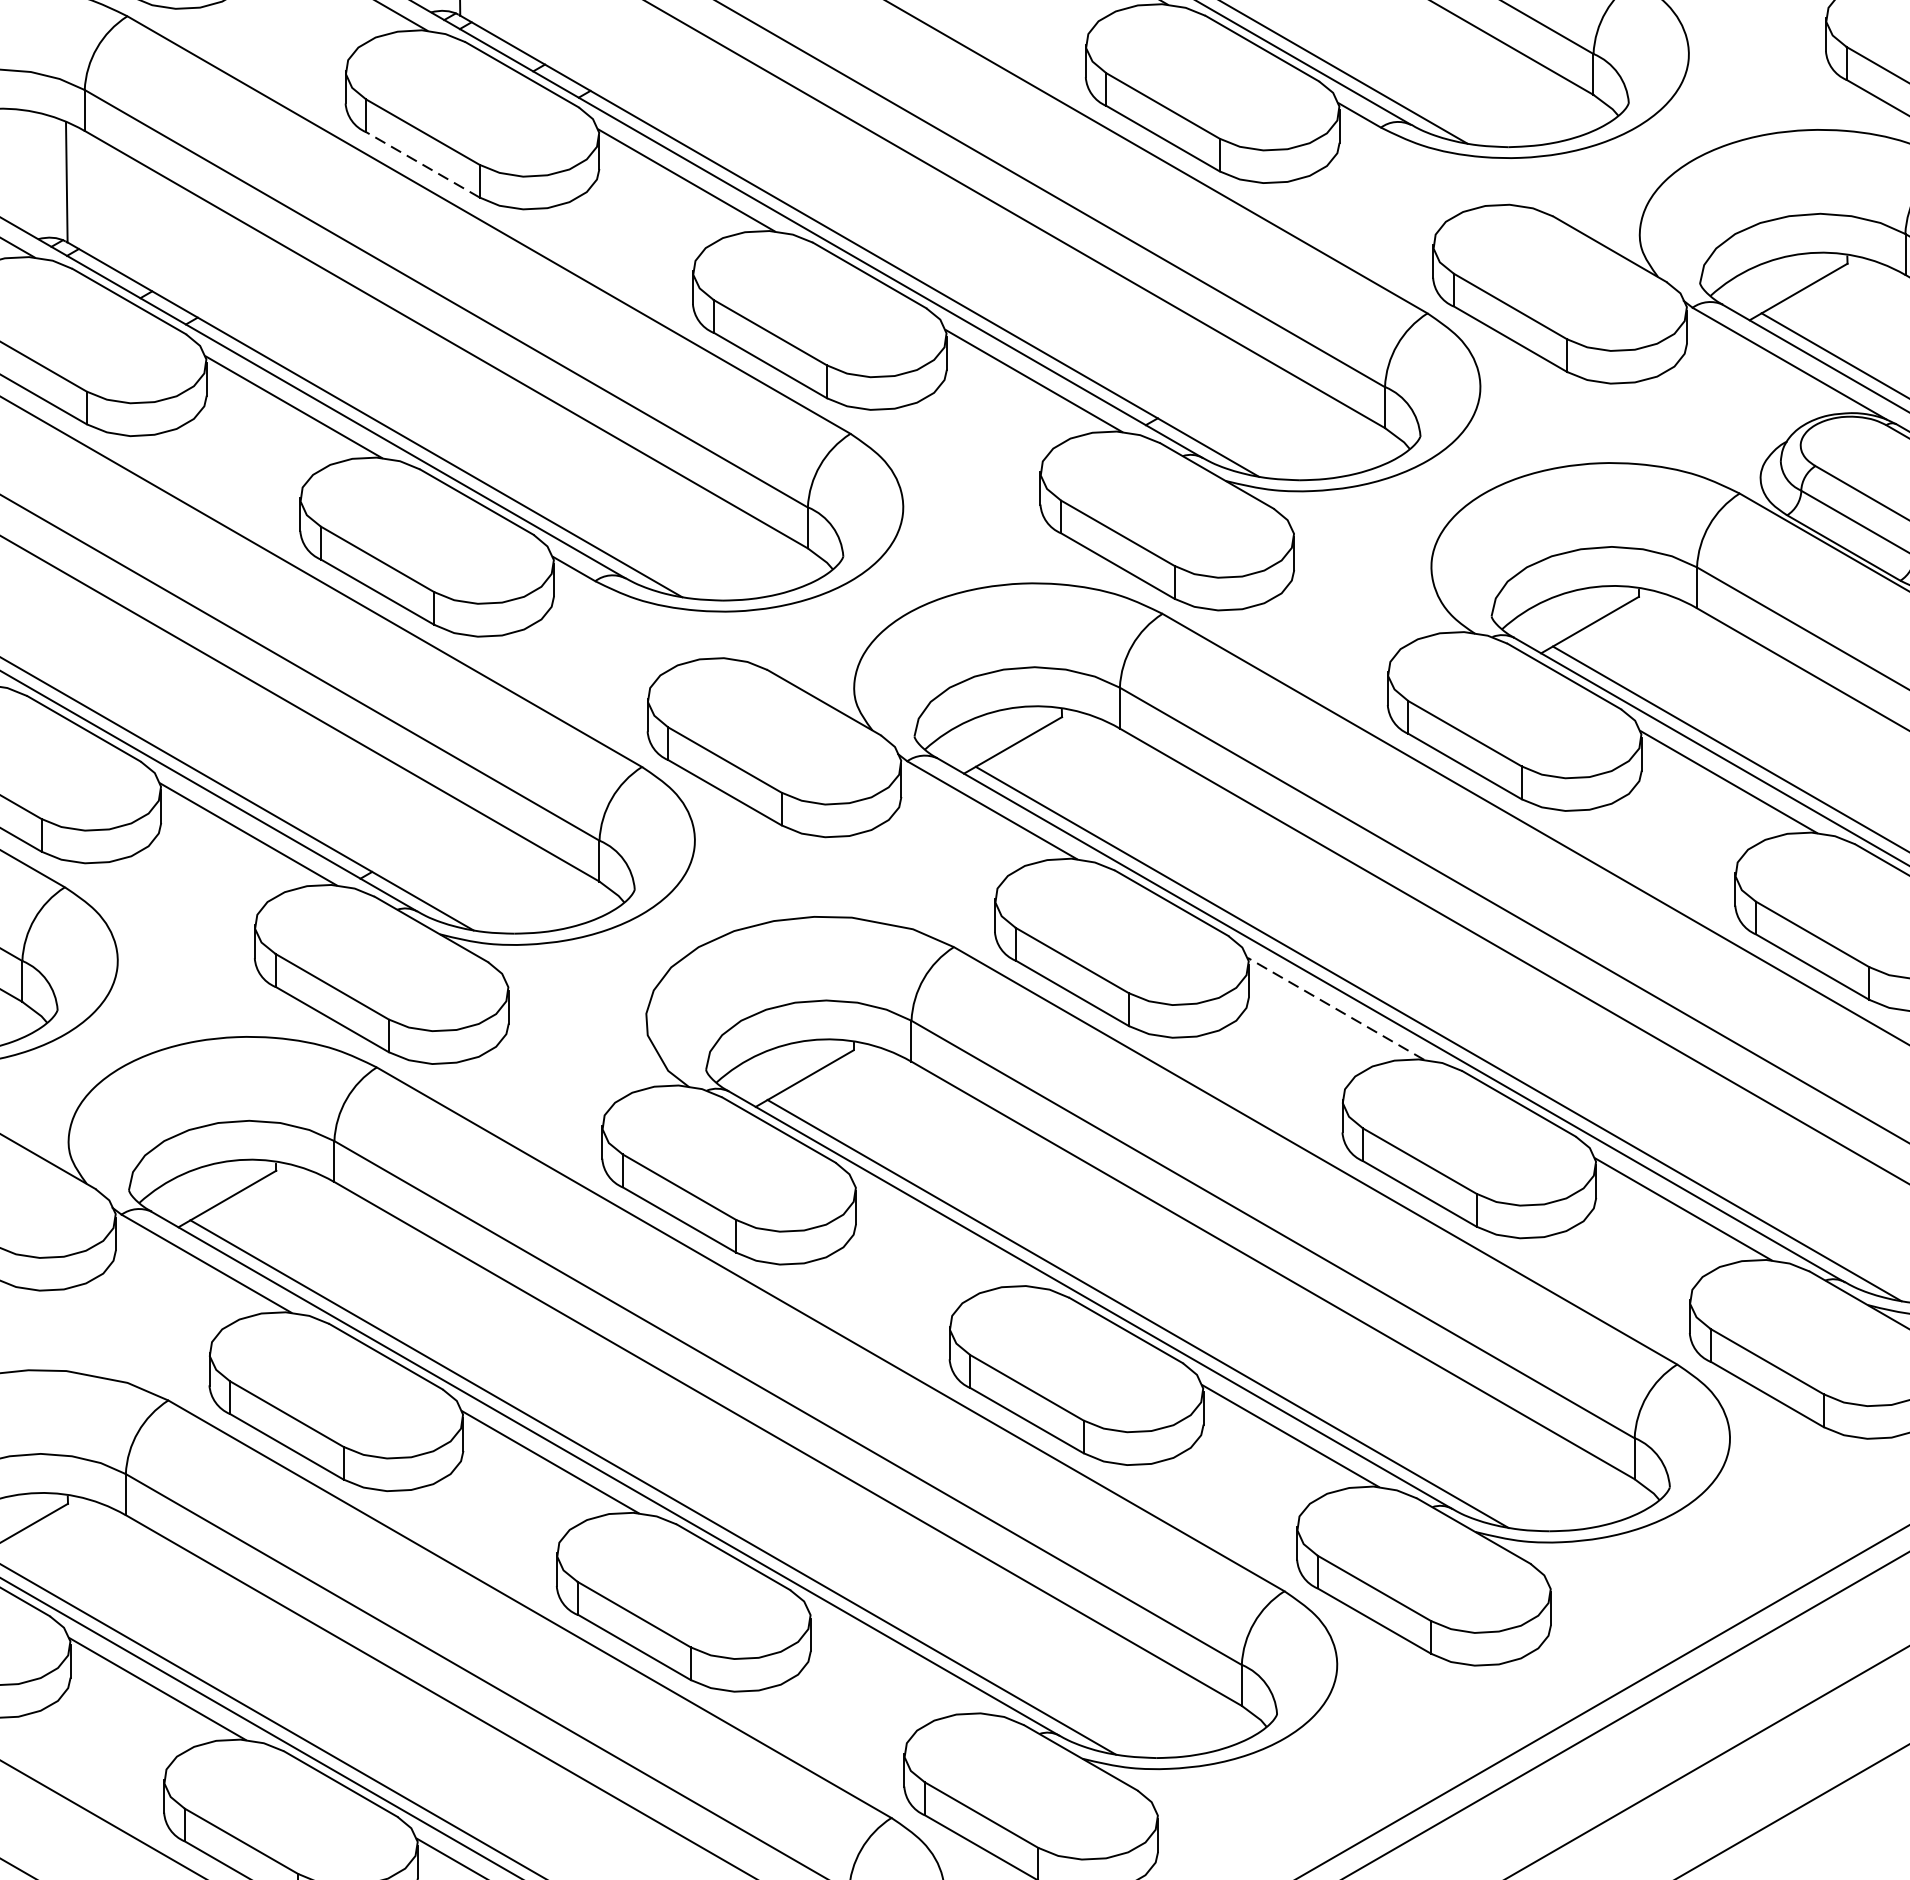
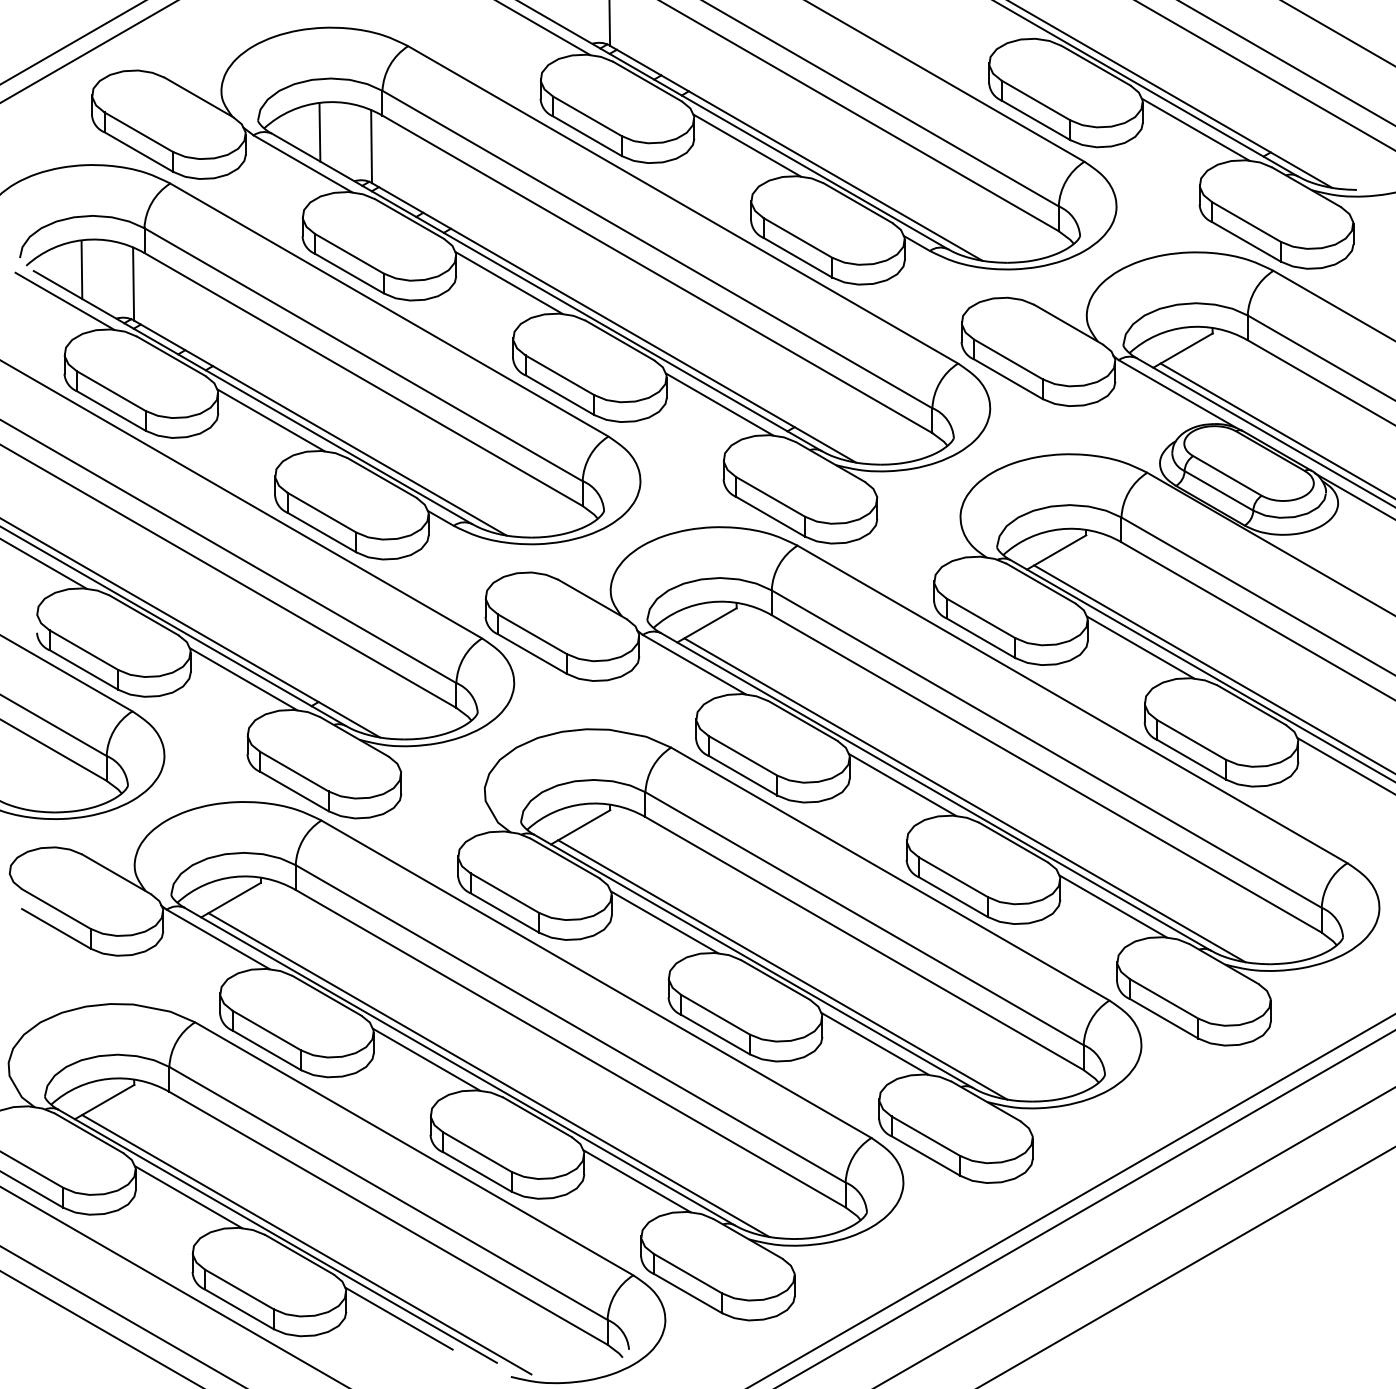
line: (423, 164) -> (349, 273), dashed -> solid
line: (1335, 1009) -> (902, 785), dashed -> solid
line: (942, 1235) -> (664, 922), added
line: (896, 1663) -> (636, 1181), added

